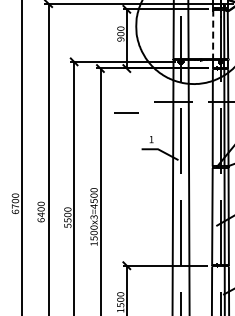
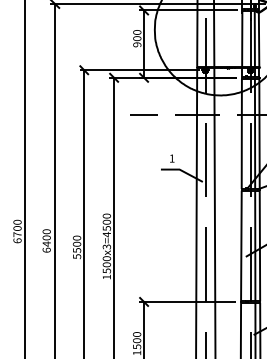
line: (213, 34) -> (242, 39), dashed -> solid
line: (126, 112) -> (143, 115), moved

